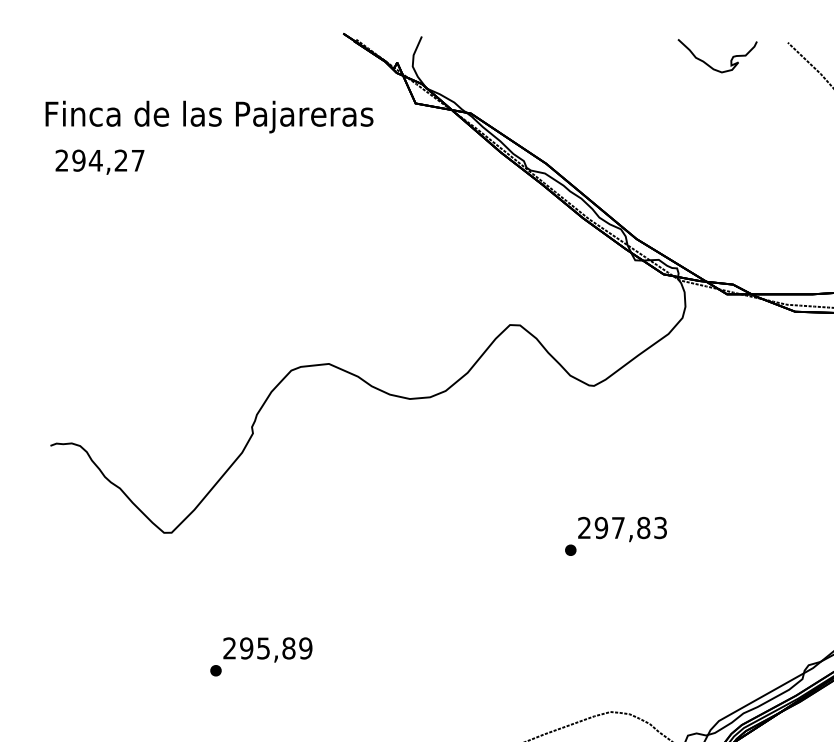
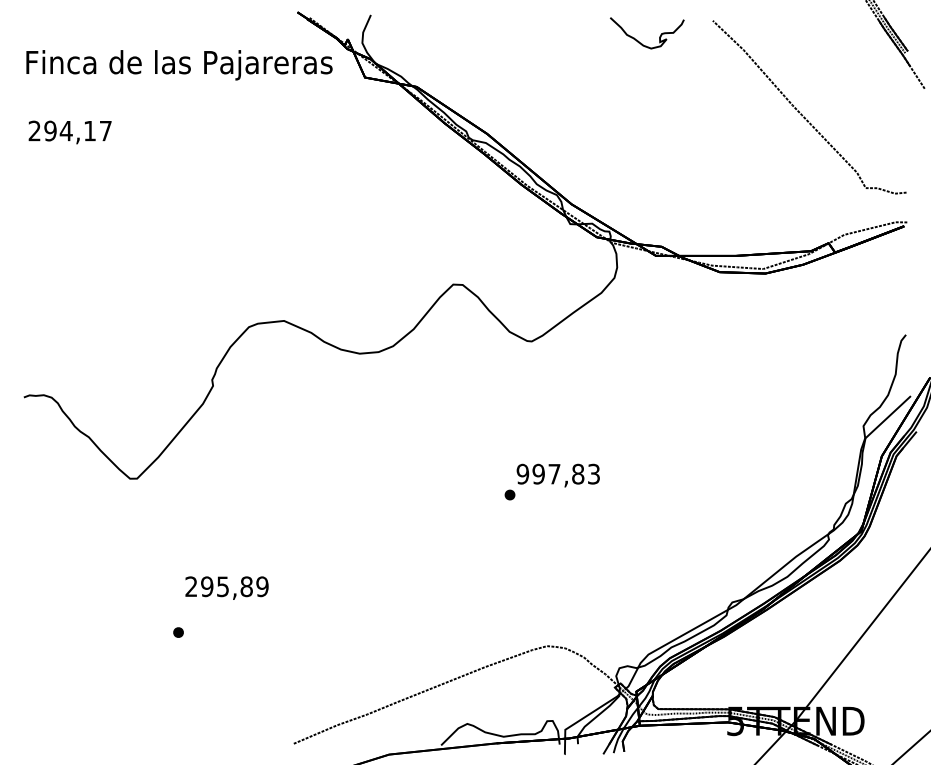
text: (209, 117) -> (179, 65), moved
text: (120, 160) -> (89, 130), 294,27 -> 294,17
text: (584, 528) -> (522, 474), 297,83 -> 997,83
part: (215, 670) -> (178, 632), moved

